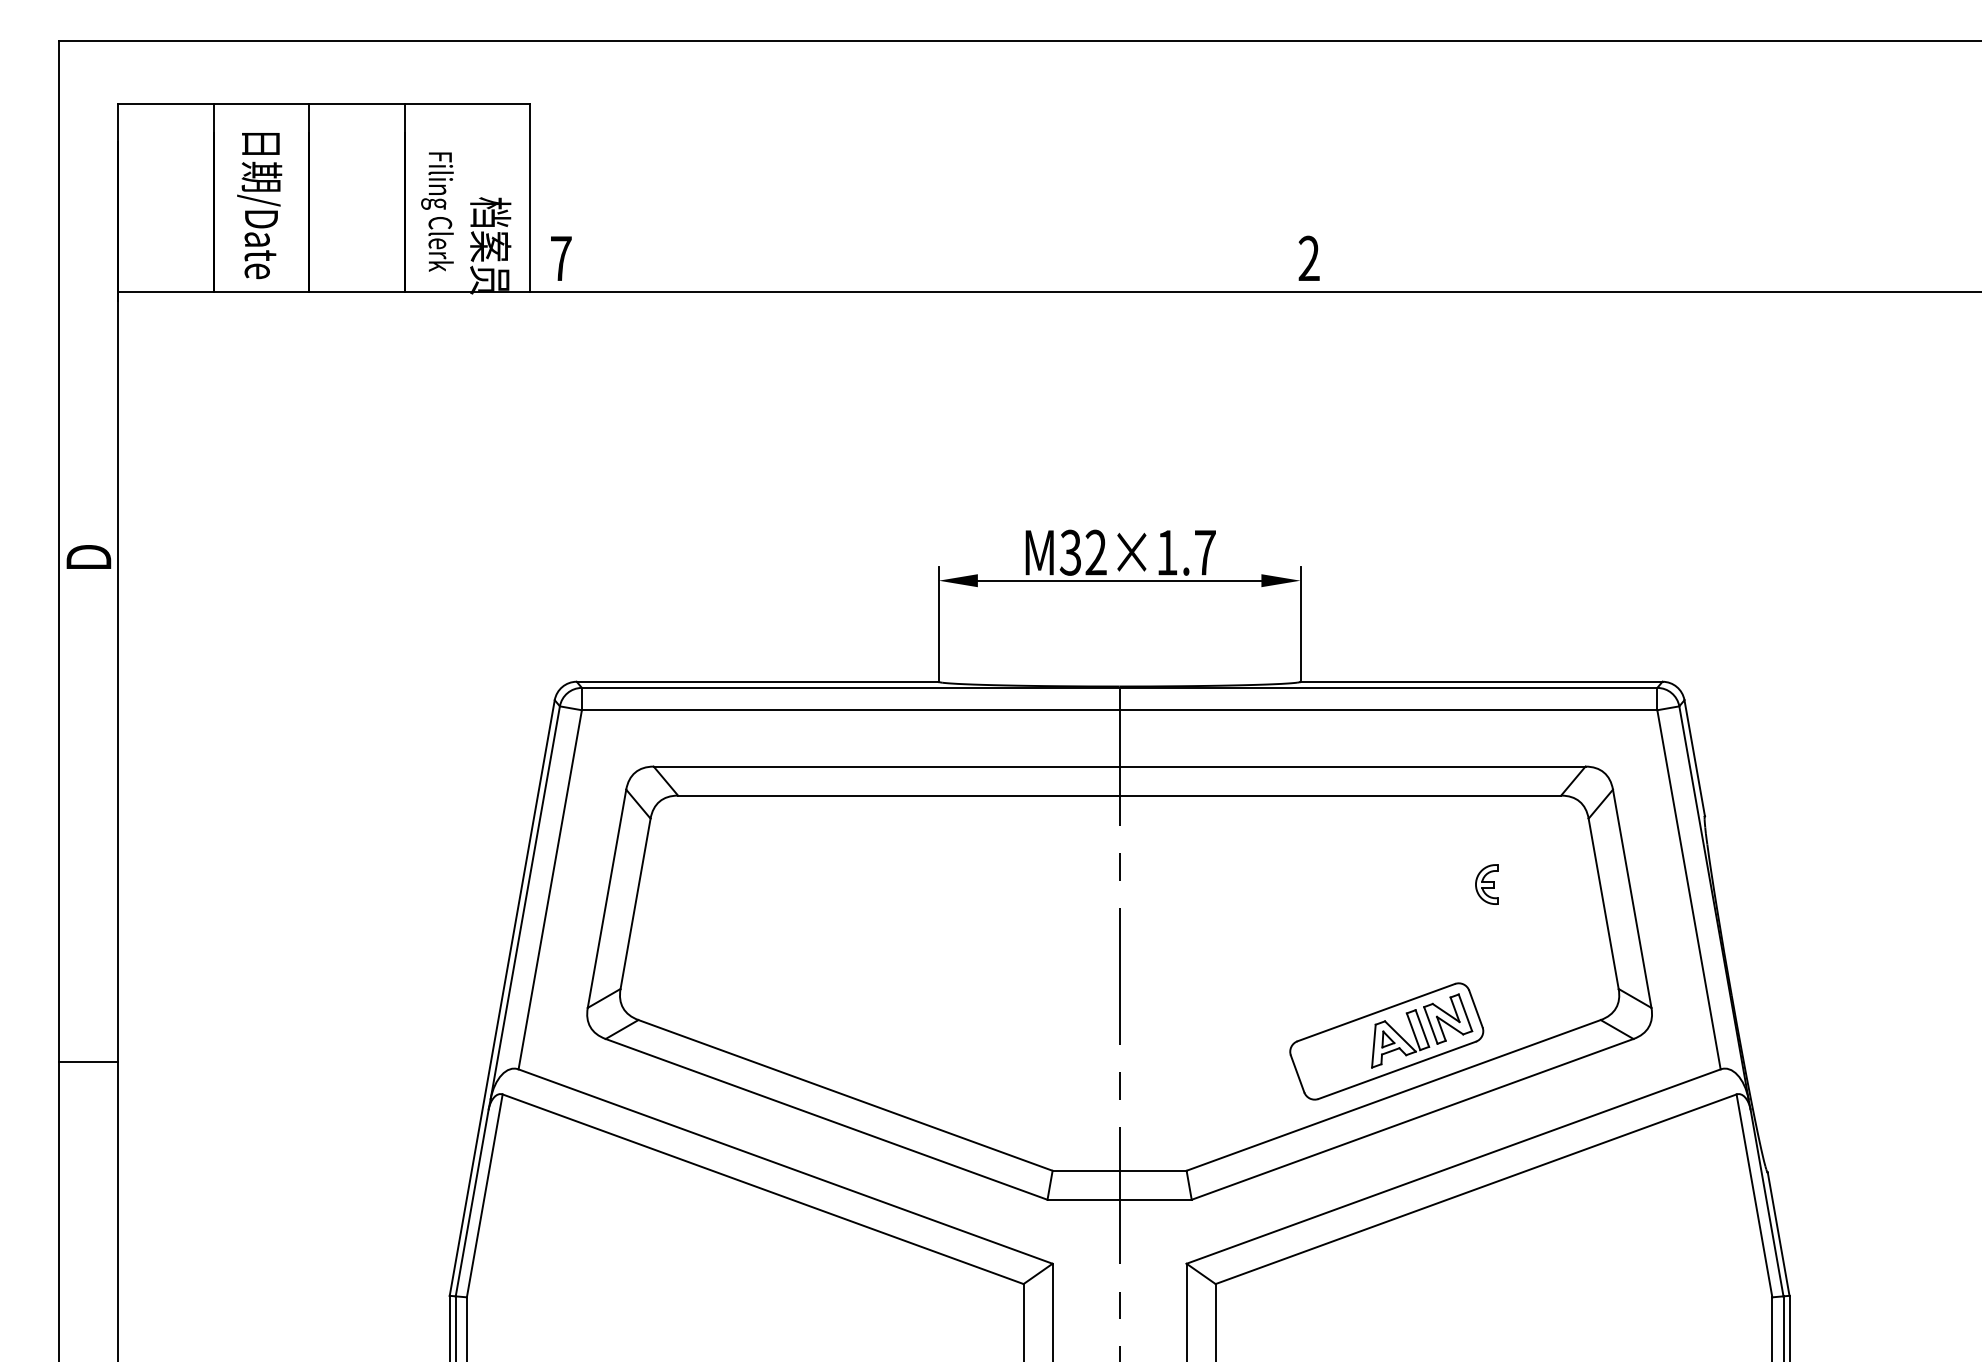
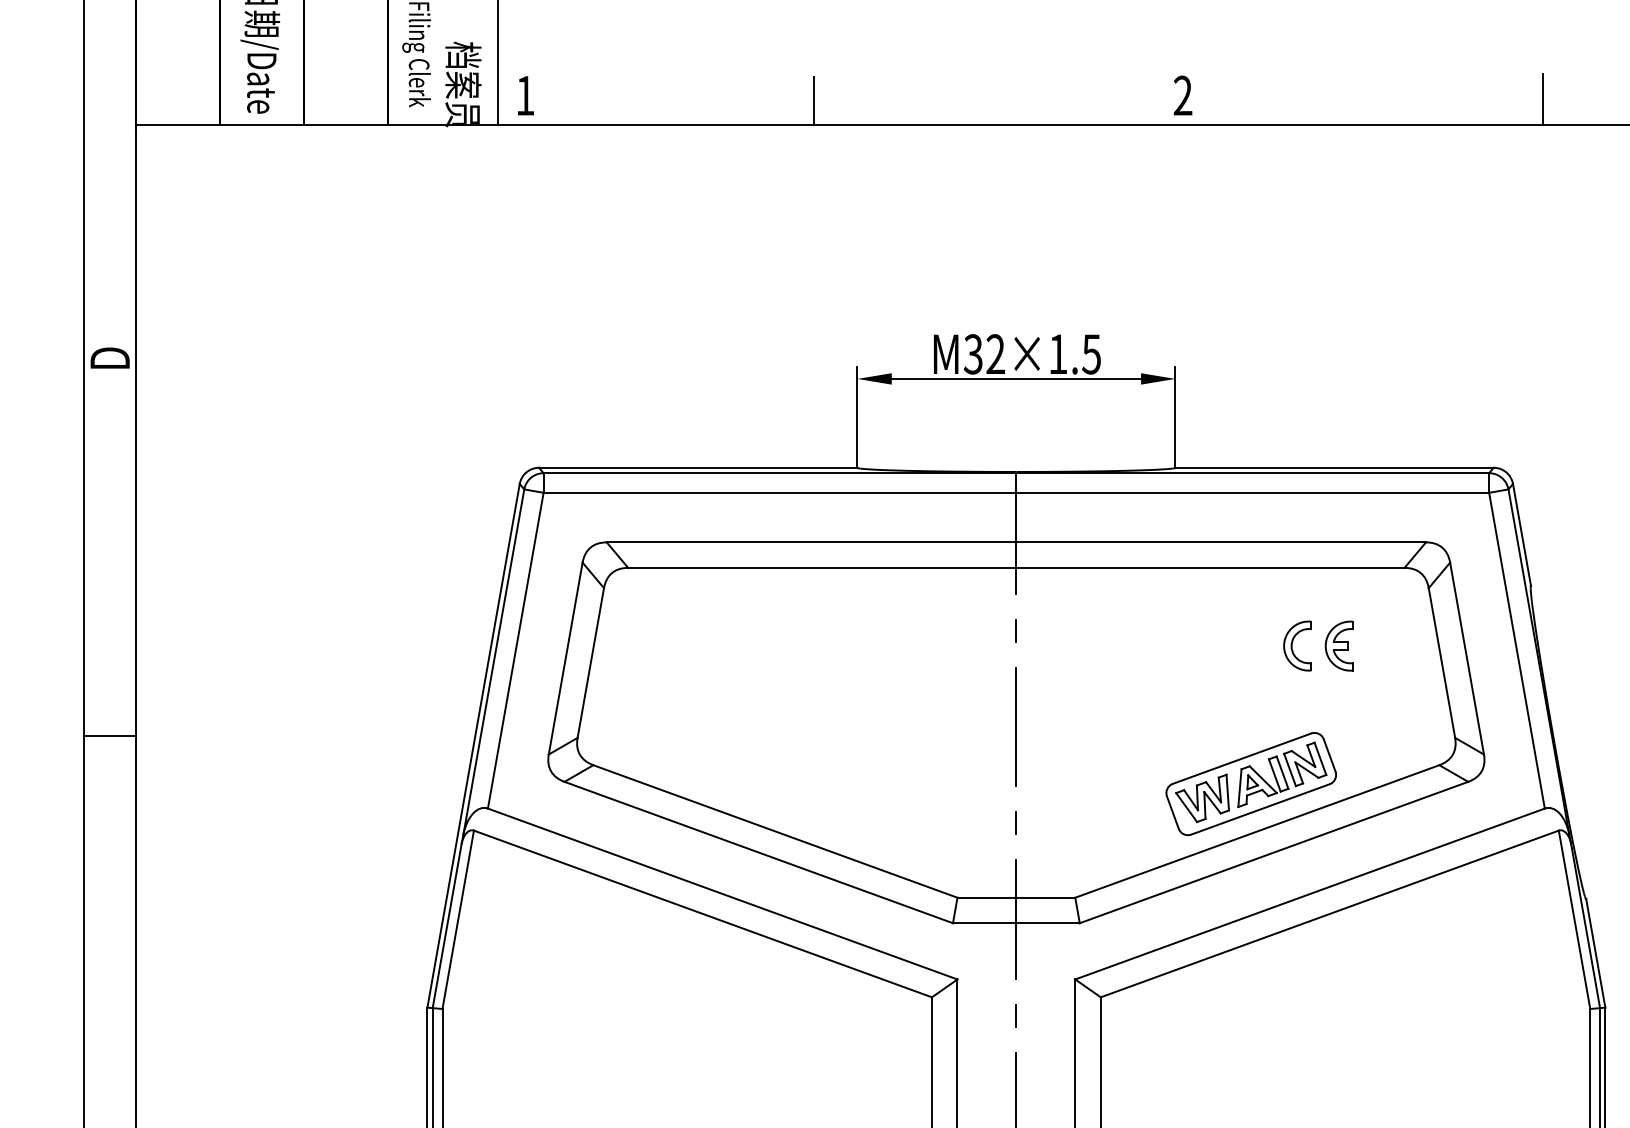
text: (561, 258) -> (525, 95), 7 -> 1
line: (1718, 262) -> (1542, 99), added
line: (889, 264) -> (814, 100), added
text: (1204, 552) -> (1091, 354), M32×1.7 -> M32×1.5
part: (1439, 884) -> (1297, 646), added
part: (1486, 884) -> (1338, 646), size x1.43
part: (1331, 1057) -> (1202, 798), added
line: (88, 1061) -> (109, 735), moved

